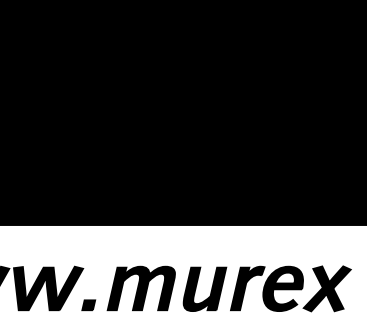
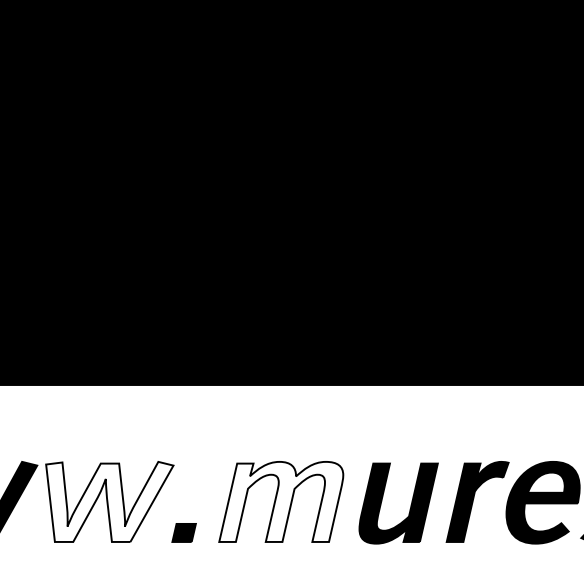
fill: (48, 288) -> (109, 501), removed
fill: (140, 288) -> (279, 501), removed

